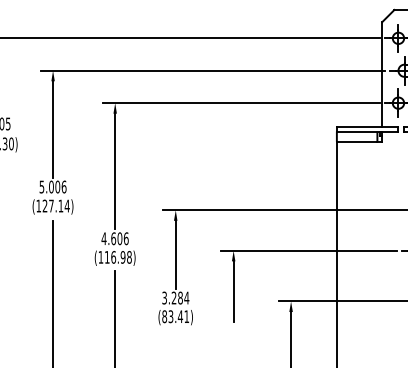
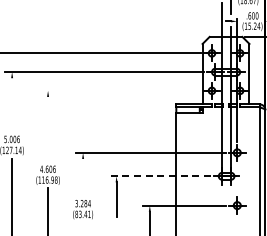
line: (240, 102) -> (120, 90), removed
line: (53, 128) -> (12, 105), removed
line: (115, 169) -> (48, 129), removed
line: (309, 251) -> (160, 176), solid -> dashed
line: (176, 254) -> (83, 178), removed

